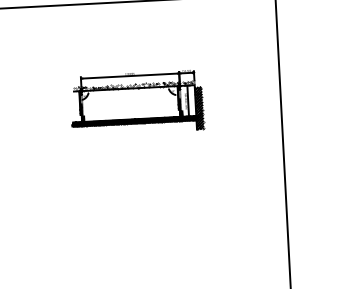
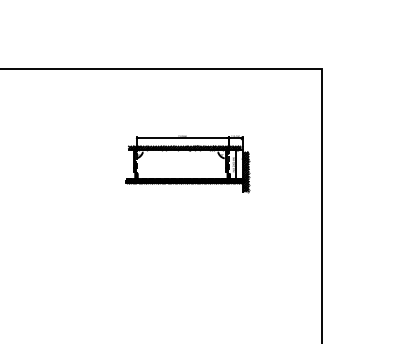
hatch: (132, 85) -> (184, 147), added

